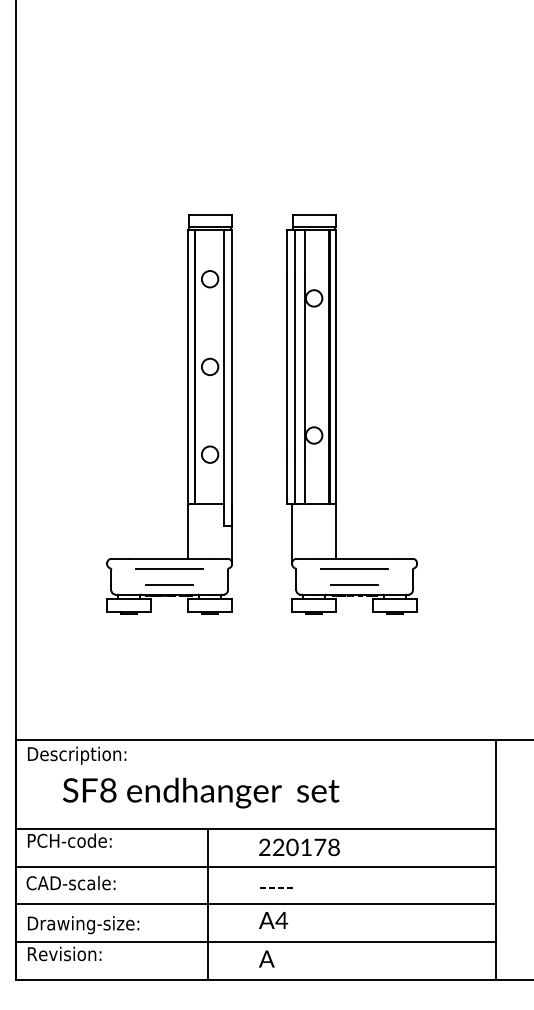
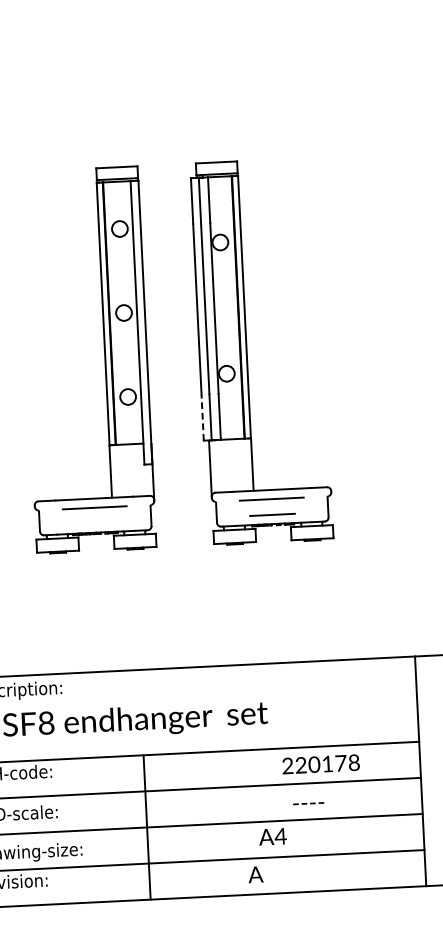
line: (286, 480) -> (202, 418), solid -> dashed
line: (169, 584) -> (95, 523), removed
text: (299, 847) -> (321, 764), moved
text: (276, 887) -> (308, 803), moved
text: (273, 920) -> (272, 836), moved
text: (266, 958) -> (255, 874), moved

